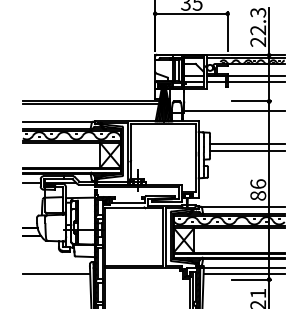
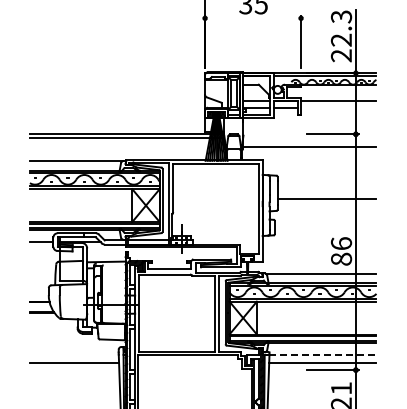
line: (191, 13) -> (253, 18), removed
line: (256, 81) -> (338, 108), removed
line: (246, 143) -> (326, 189), removed
line: (244, 267) -> (323, 354), solid -> dashed

